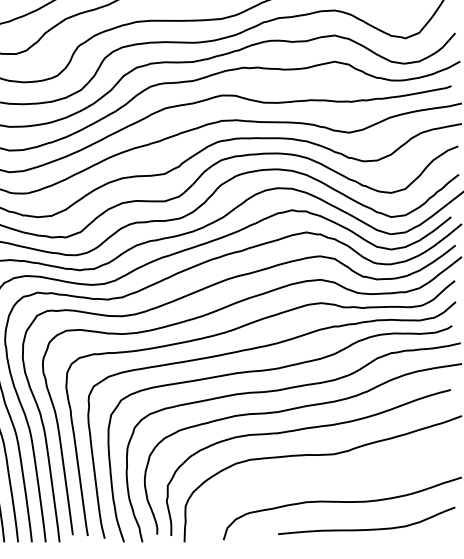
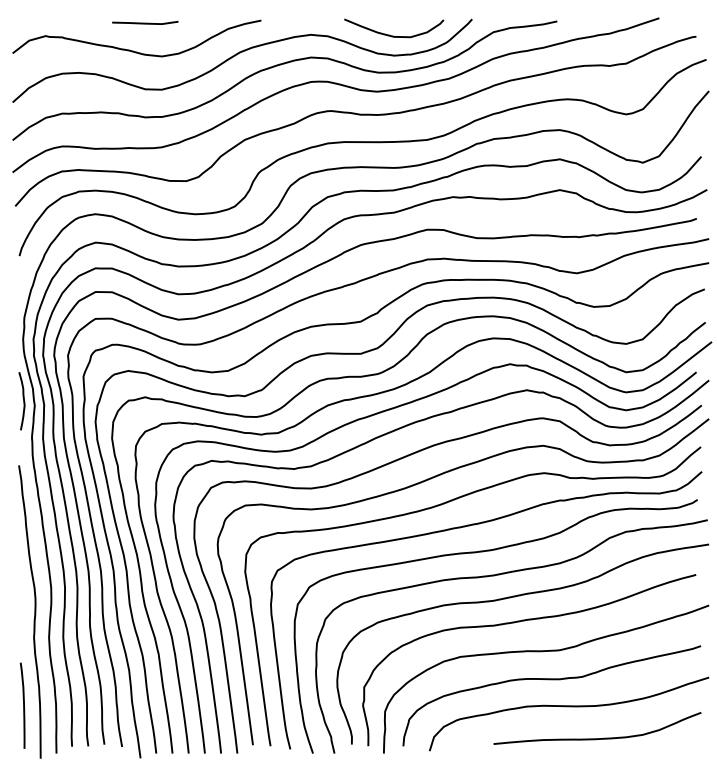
curve: (327, 479) -> (551, 680), added

